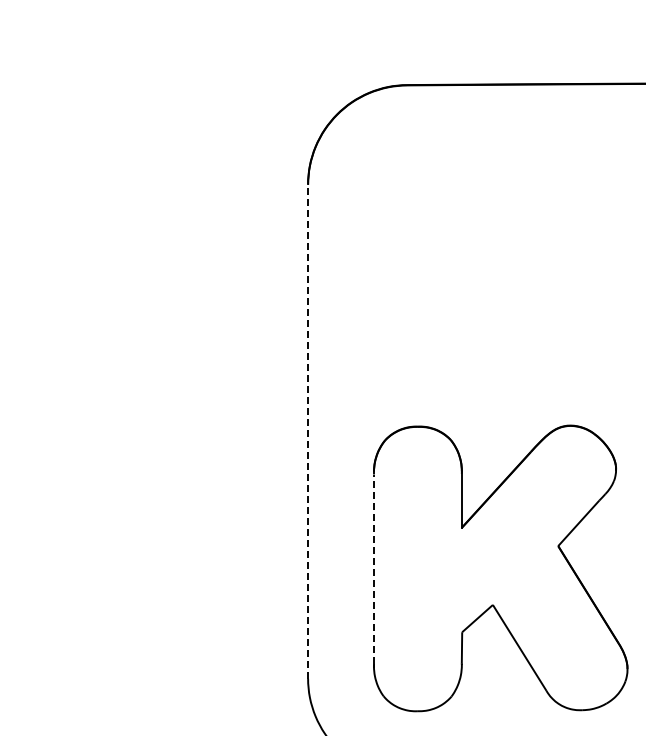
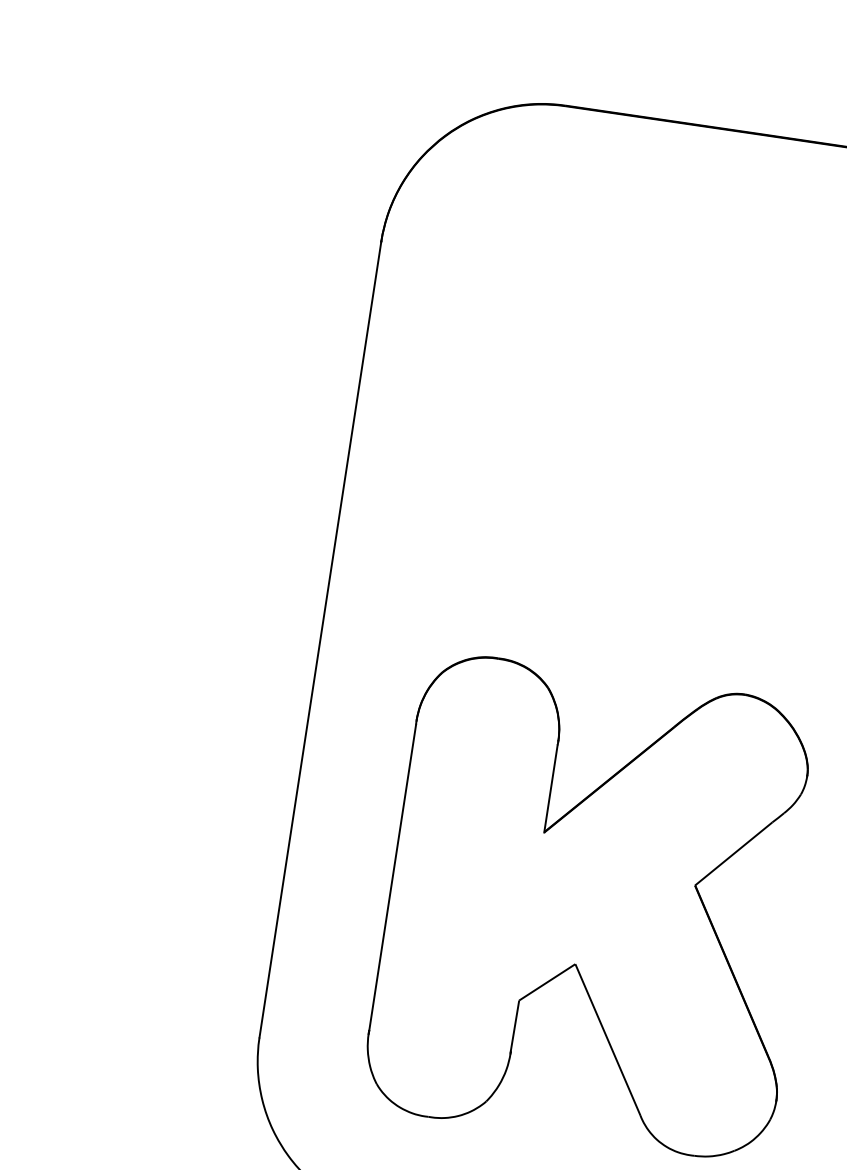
line: (308, 431) -> (321, 639), dashed -> solid
line: (374, 569) -> (393, 877), dashed -> solid

